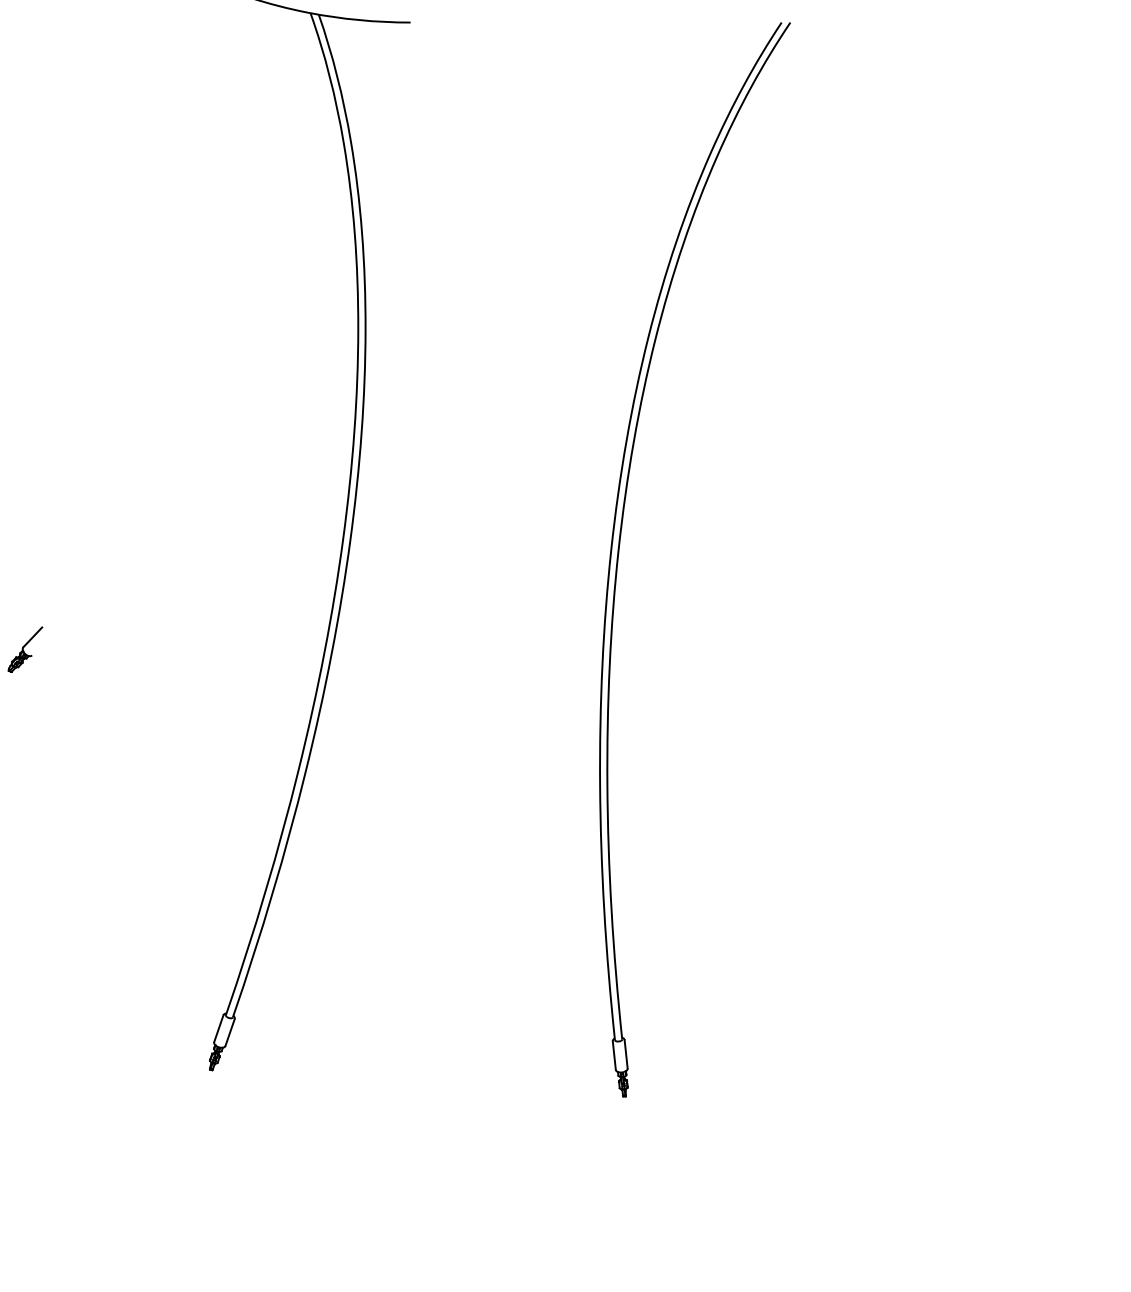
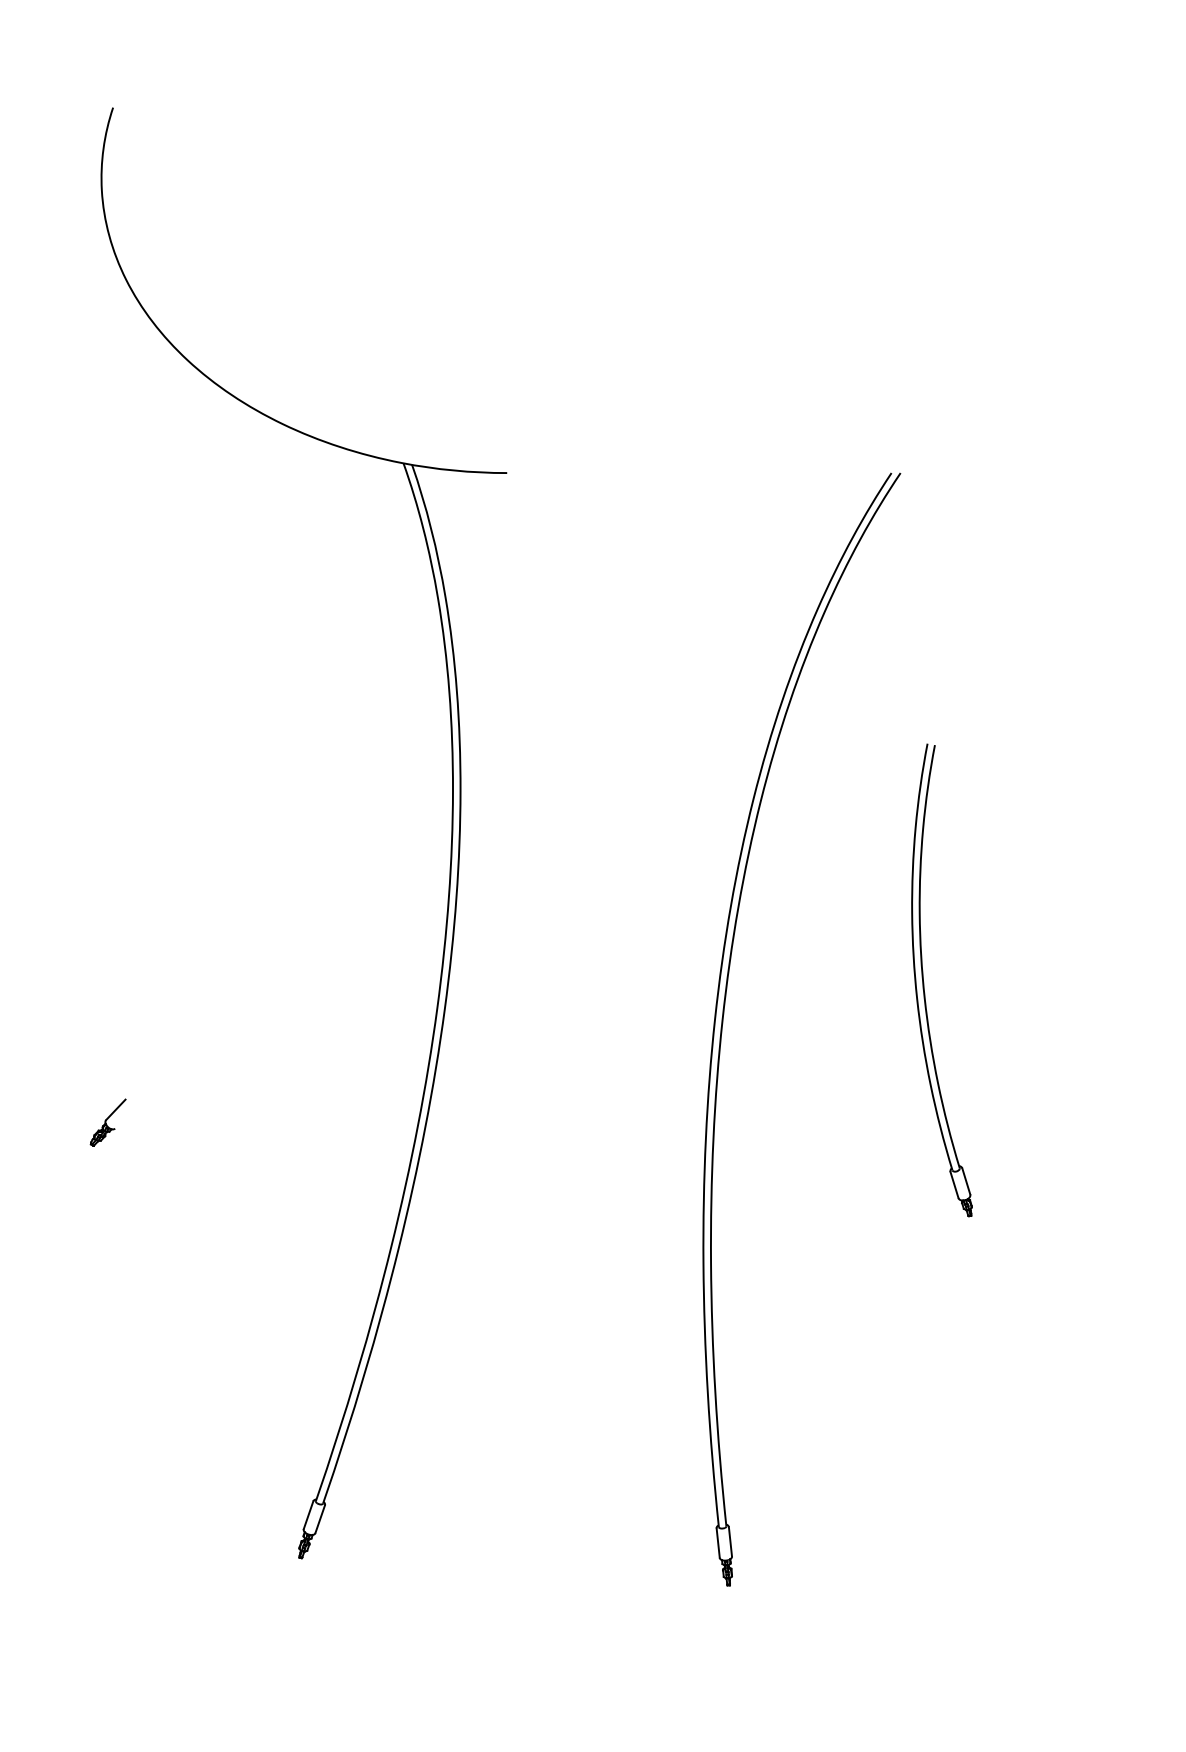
part: (813, 514) -> (924, 982), added

